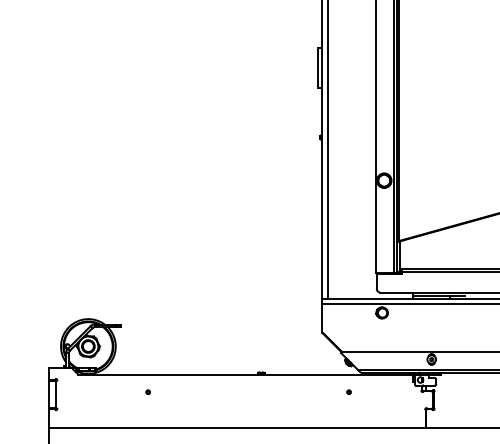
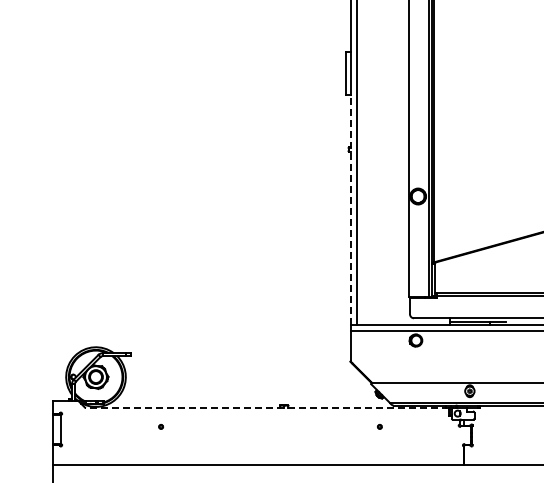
line: (322, 193) -> (350, 210), solid -> dashed
line: (244, 374) -> (266, 407), solid -> dashed

